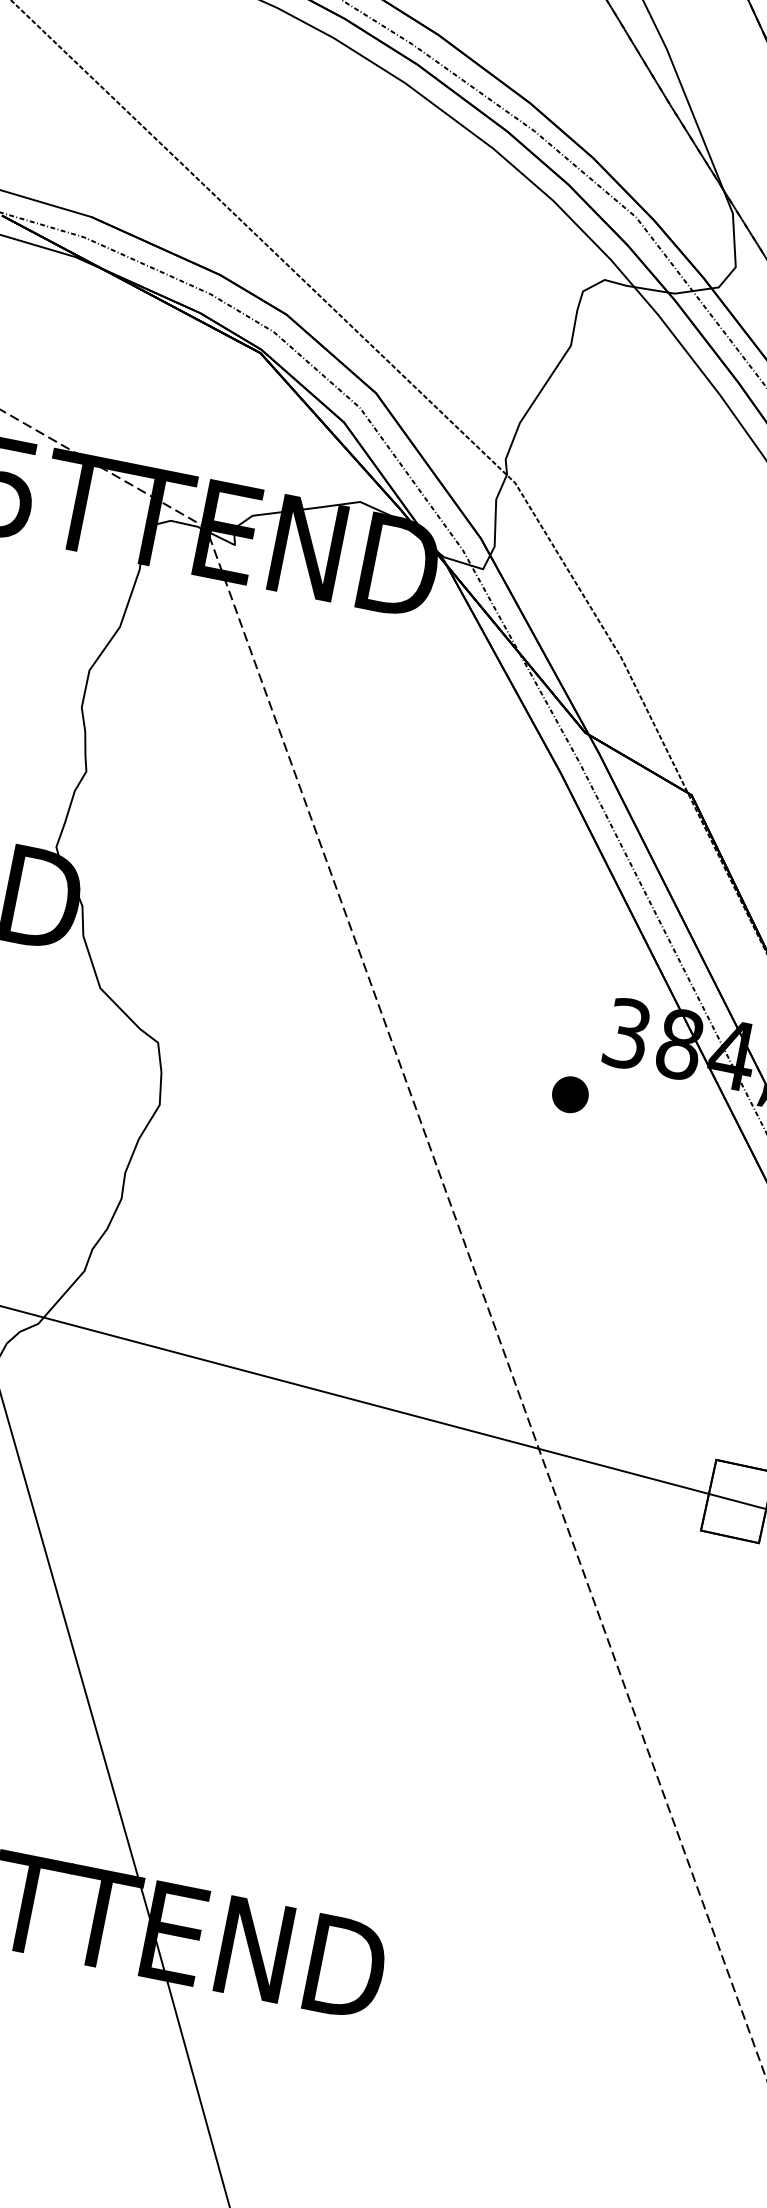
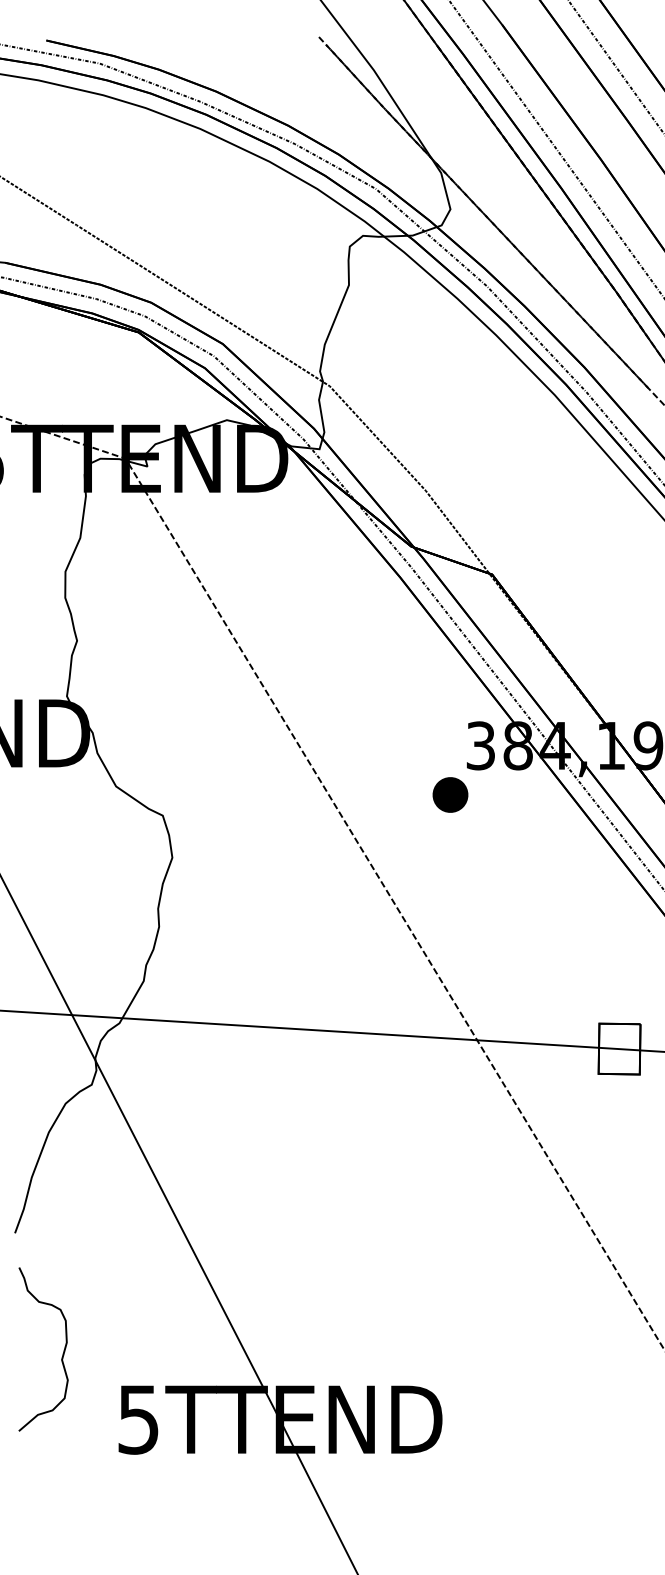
part: (570, 1094) -> (450, 794), size x1.4

